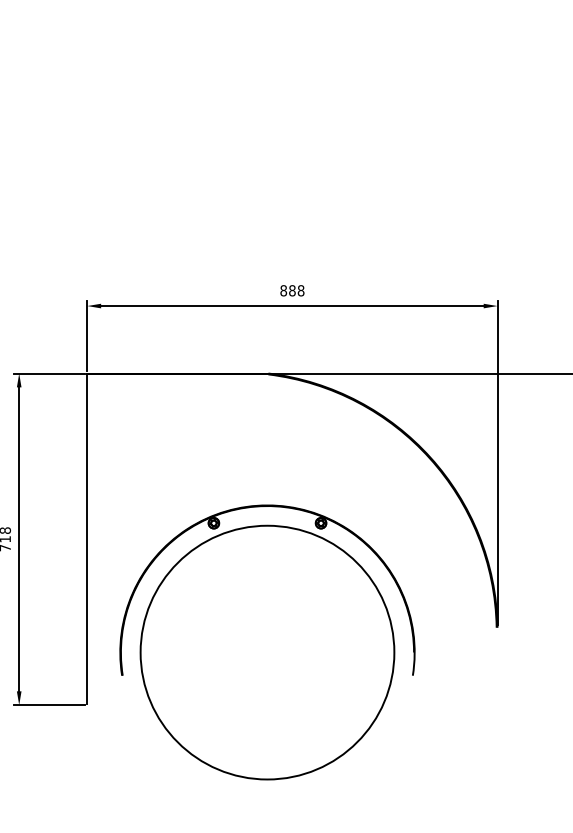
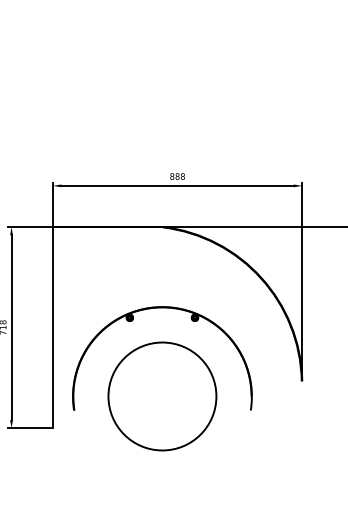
circle: (267, 652) -> (162, 396), size x0.7

